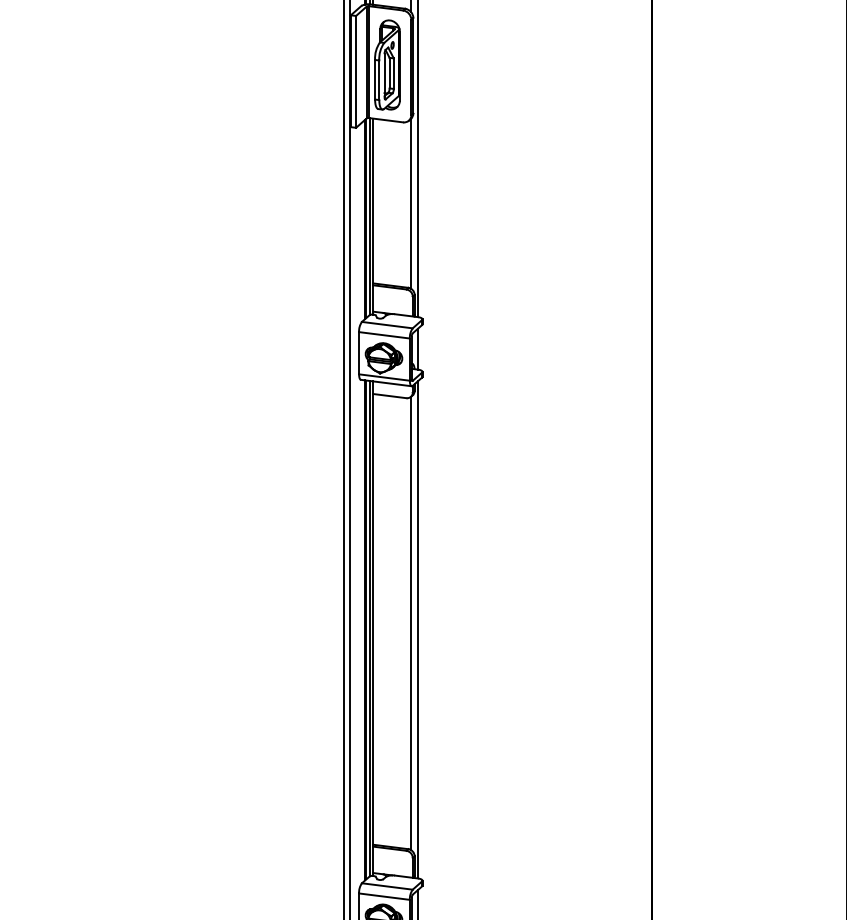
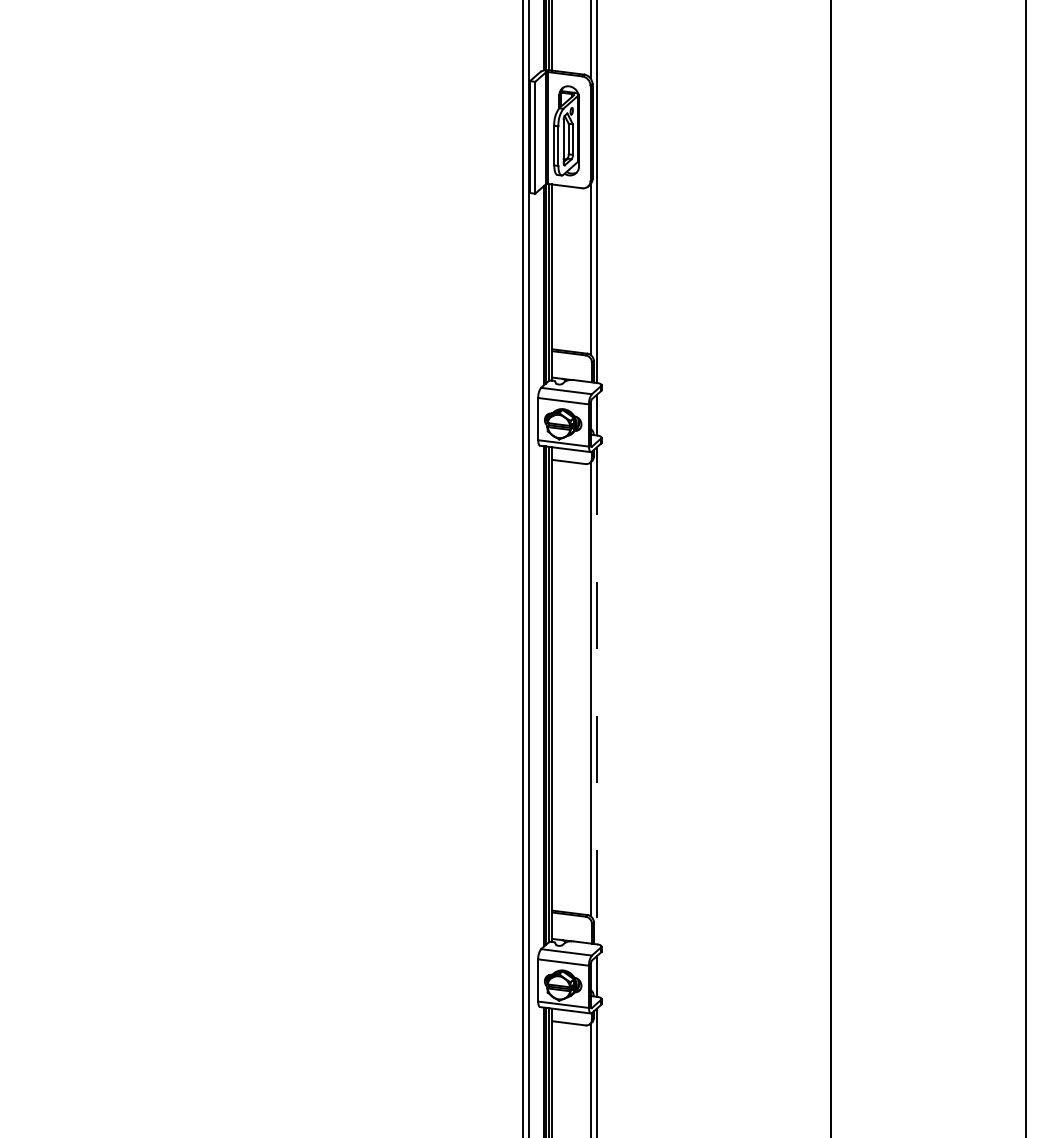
line: (417, 630) -> (596, 696), solid -> dashed

